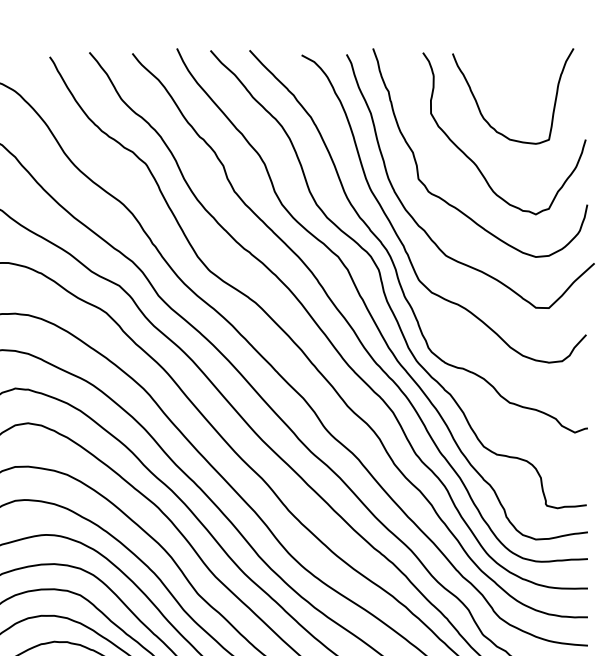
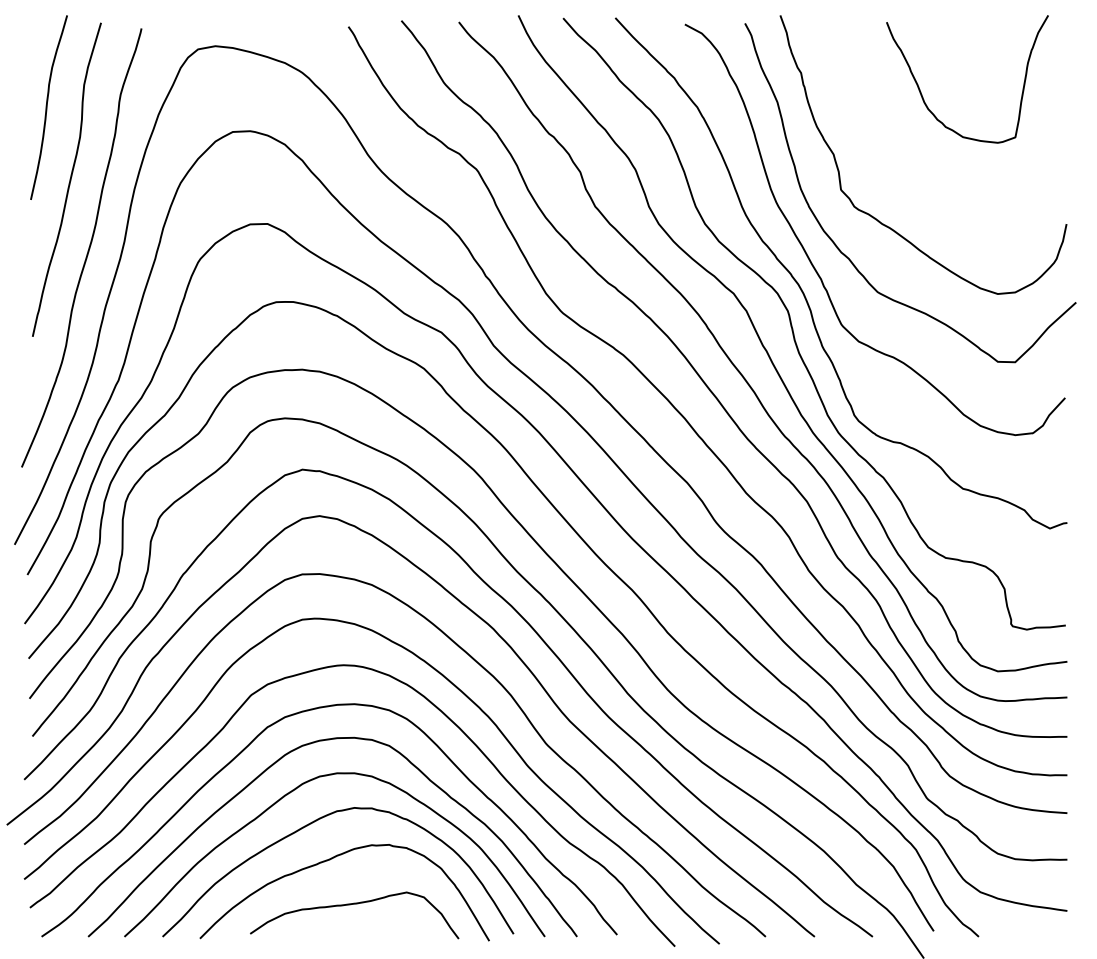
curve: (474, 162) -> (915, 167), removed

